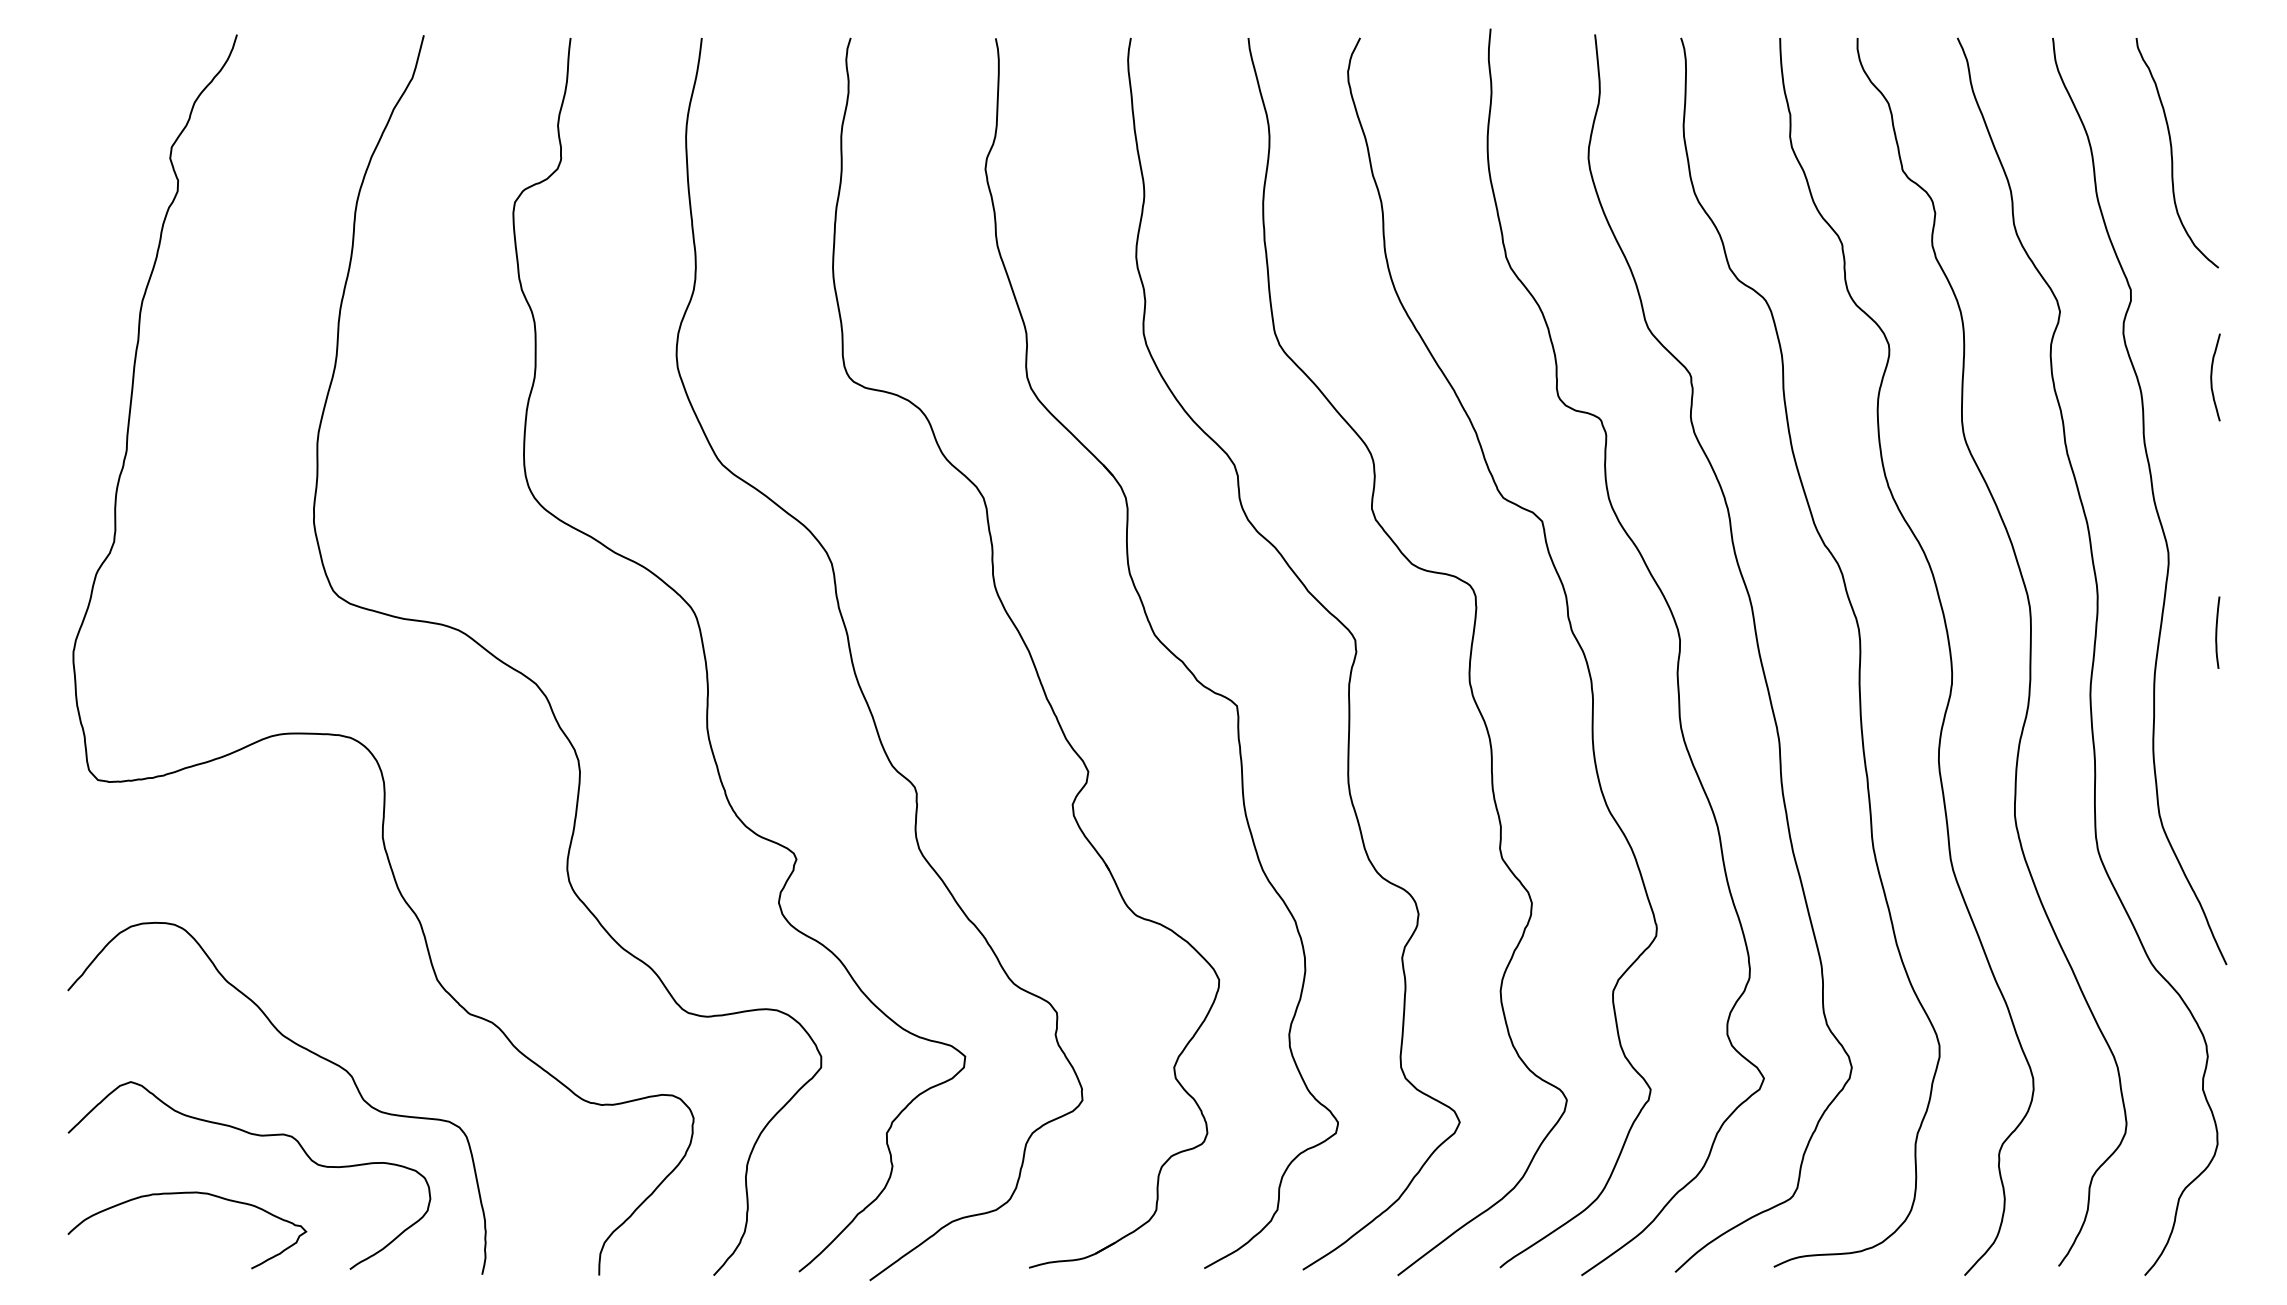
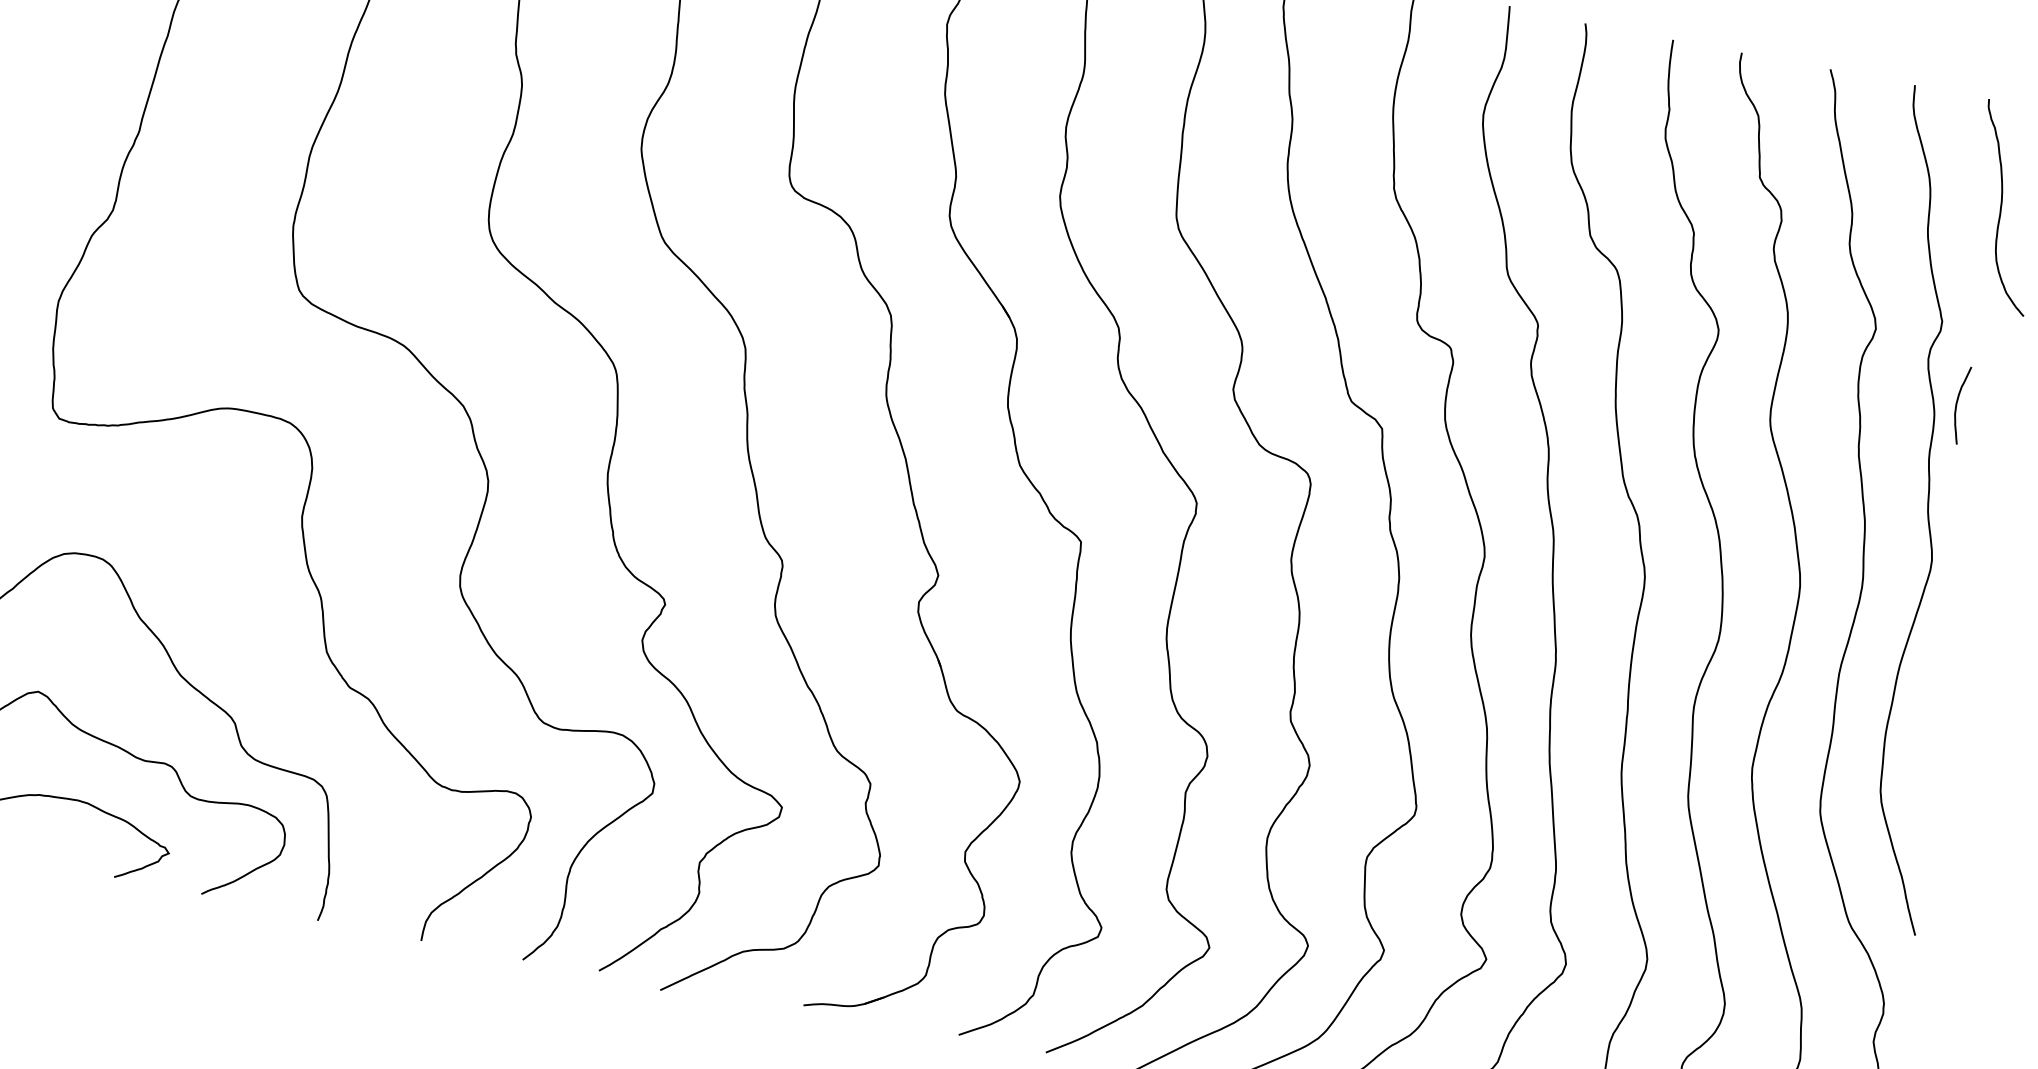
curve: (2212, 377) -> (1957, 404), moved
curve: (2217, 632) -> (1962, 639), removed

